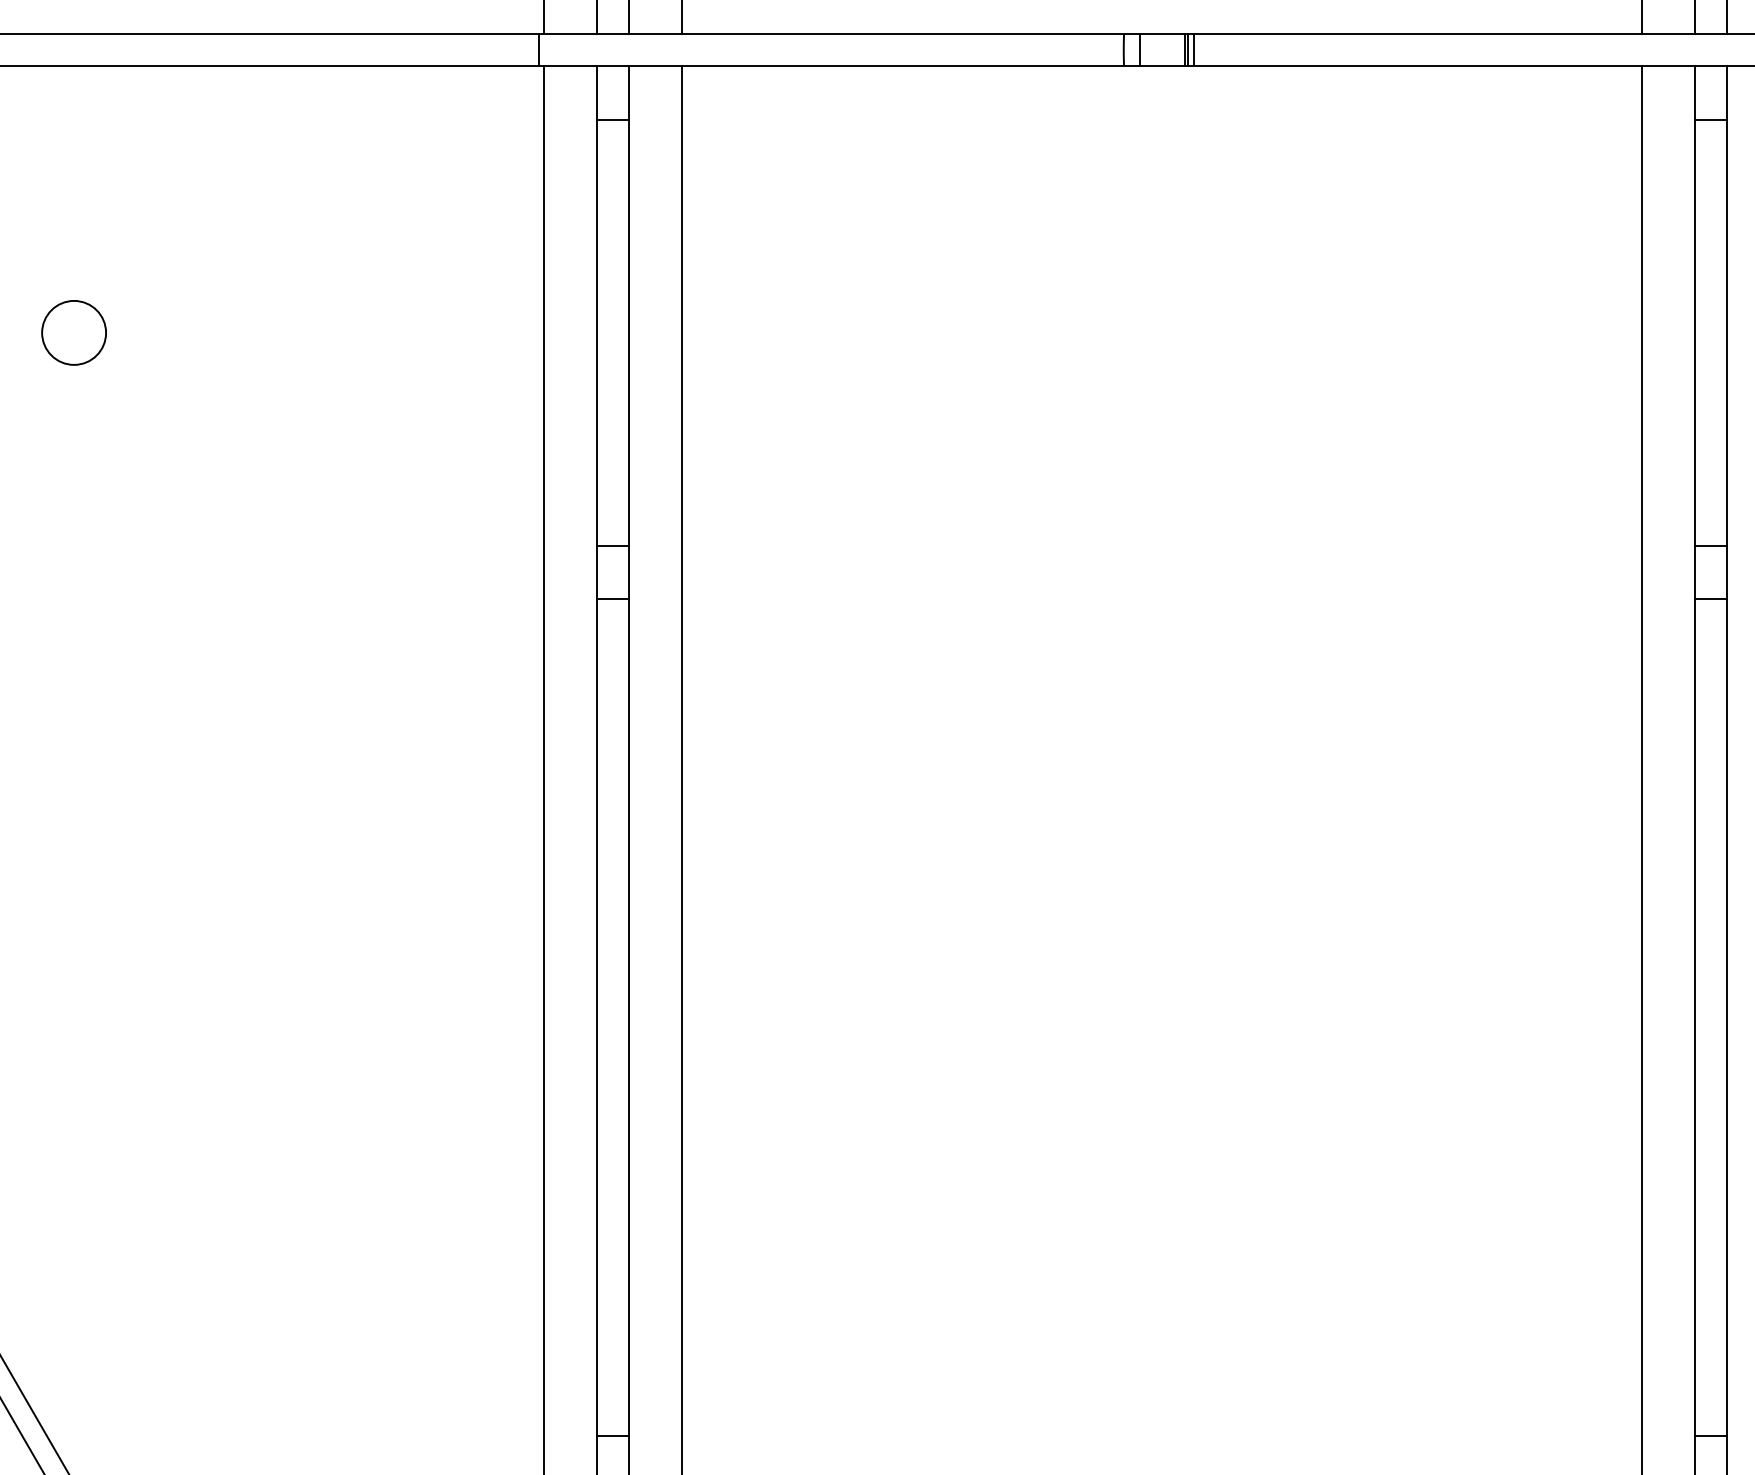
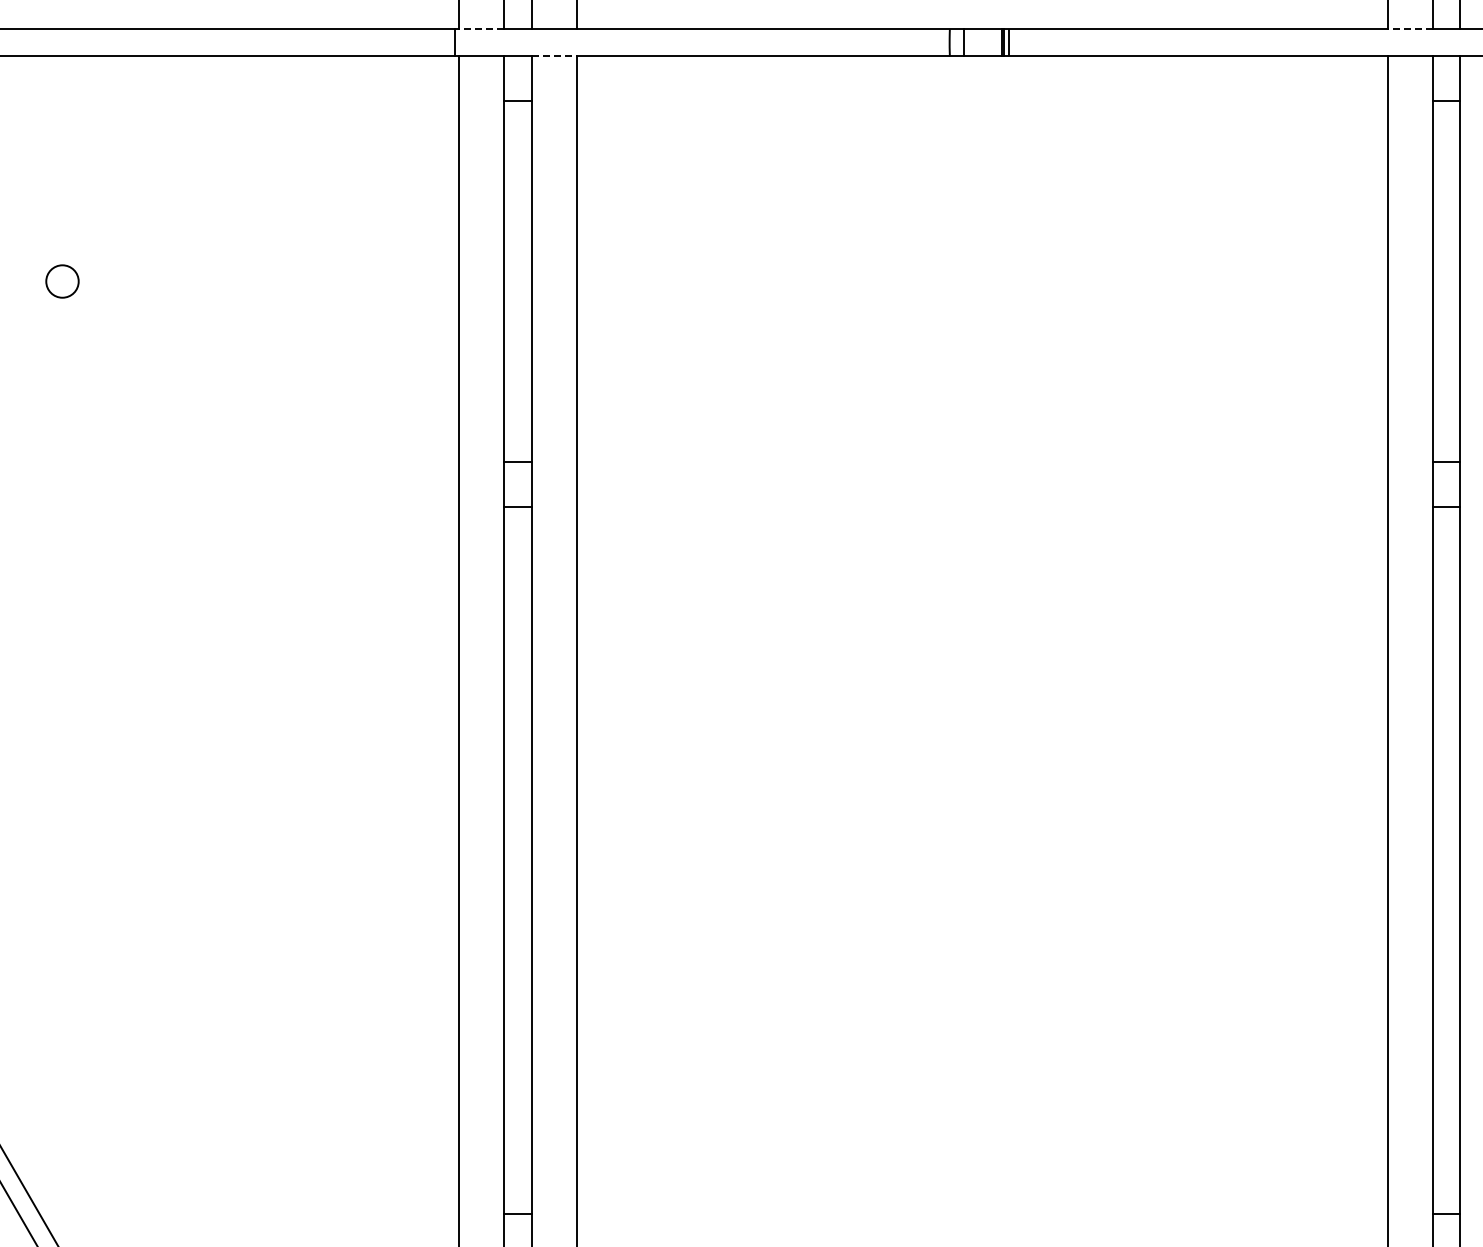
line: (569, 34) -> (481, 29), solid -> dashed
line: (1669, 34) -> (1410, 29), solid -> dashed
line: (656, 66) -> (554, 56), solid -> dashed
circle: (74, 332) -> (62, 281), size x0.6

